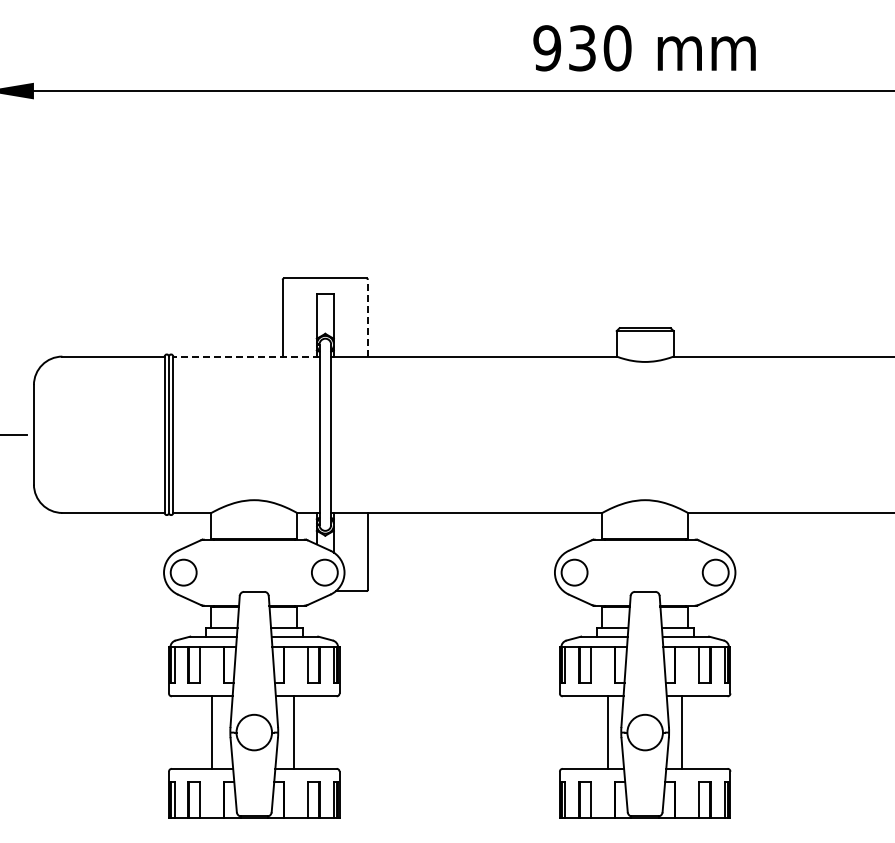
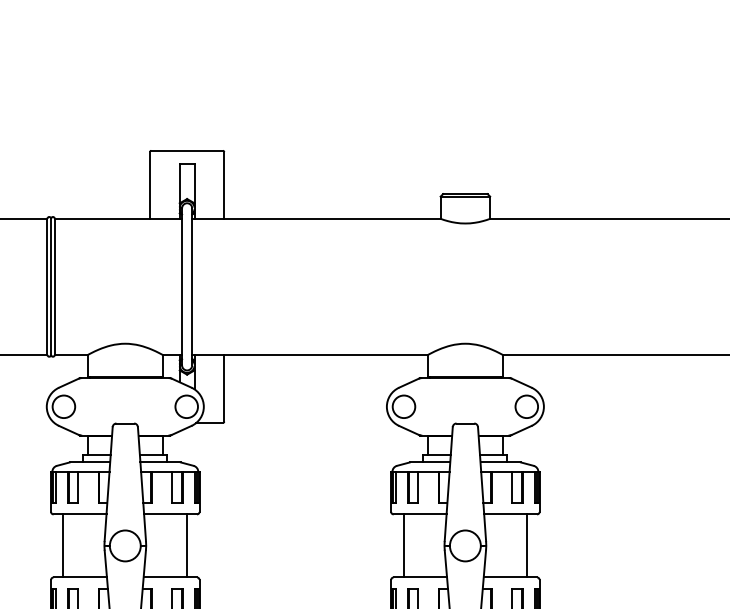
line: (367, 317) -> (223, 184), dashed -> solid
line: (245, 356) -> (117, 218), dashed -> solid
line: (212, 732) -> (63, 545), moved
line: (294, 732) -> (187, 545), moved
line: (608, 732) -> (403, 545), moved
line: (682, 732) -> (527, 545), moved

